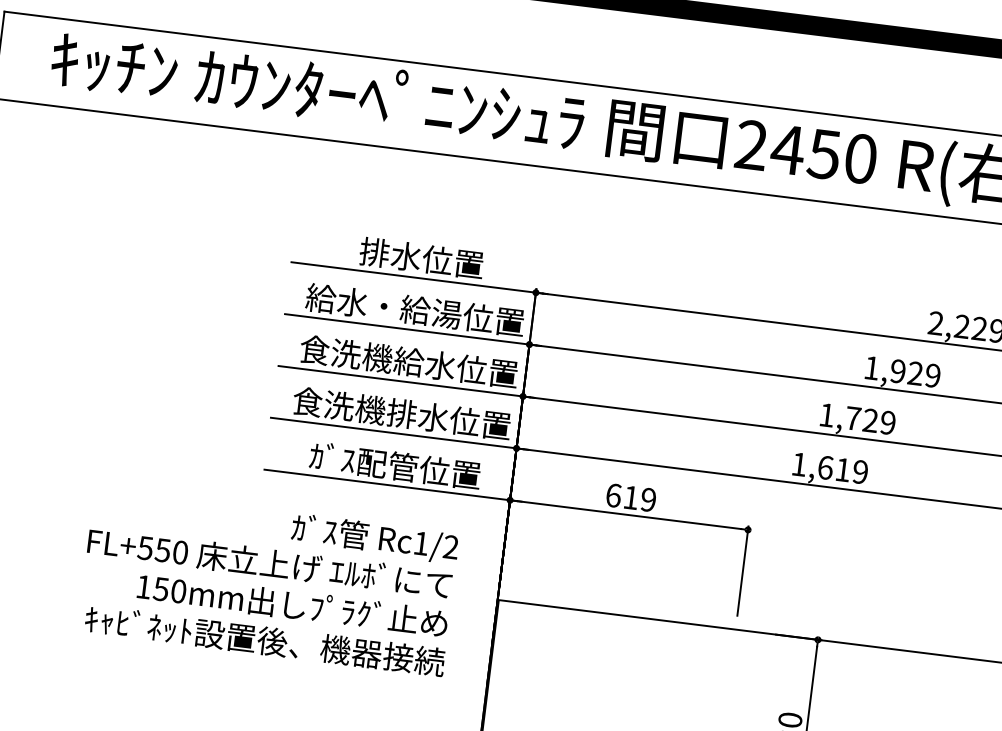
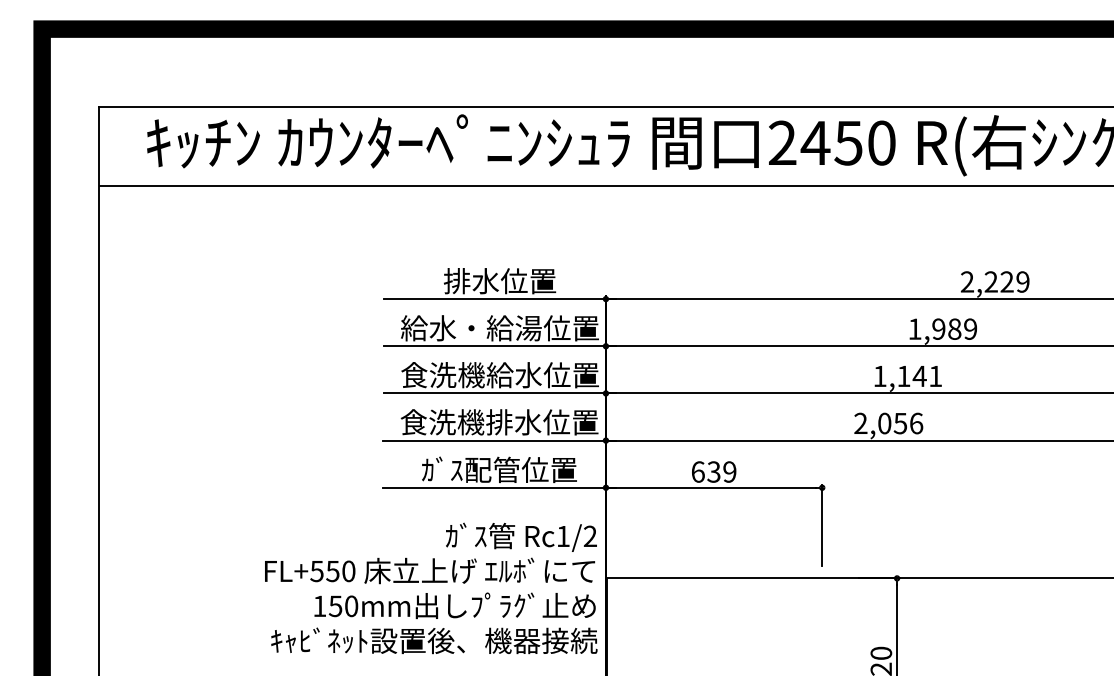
text: (915, 372) -> (954, 328), 1,929 -> 1,989
text: (870, 420) -> (919, 376), 1,729 -> 1,141
text: (829, 468) -> (888, 423), 1,619 -> 2,056
text: (630, 497) -> (713, 471), 619 -> 639
text: (269, 582) -> (431, 588), moved

